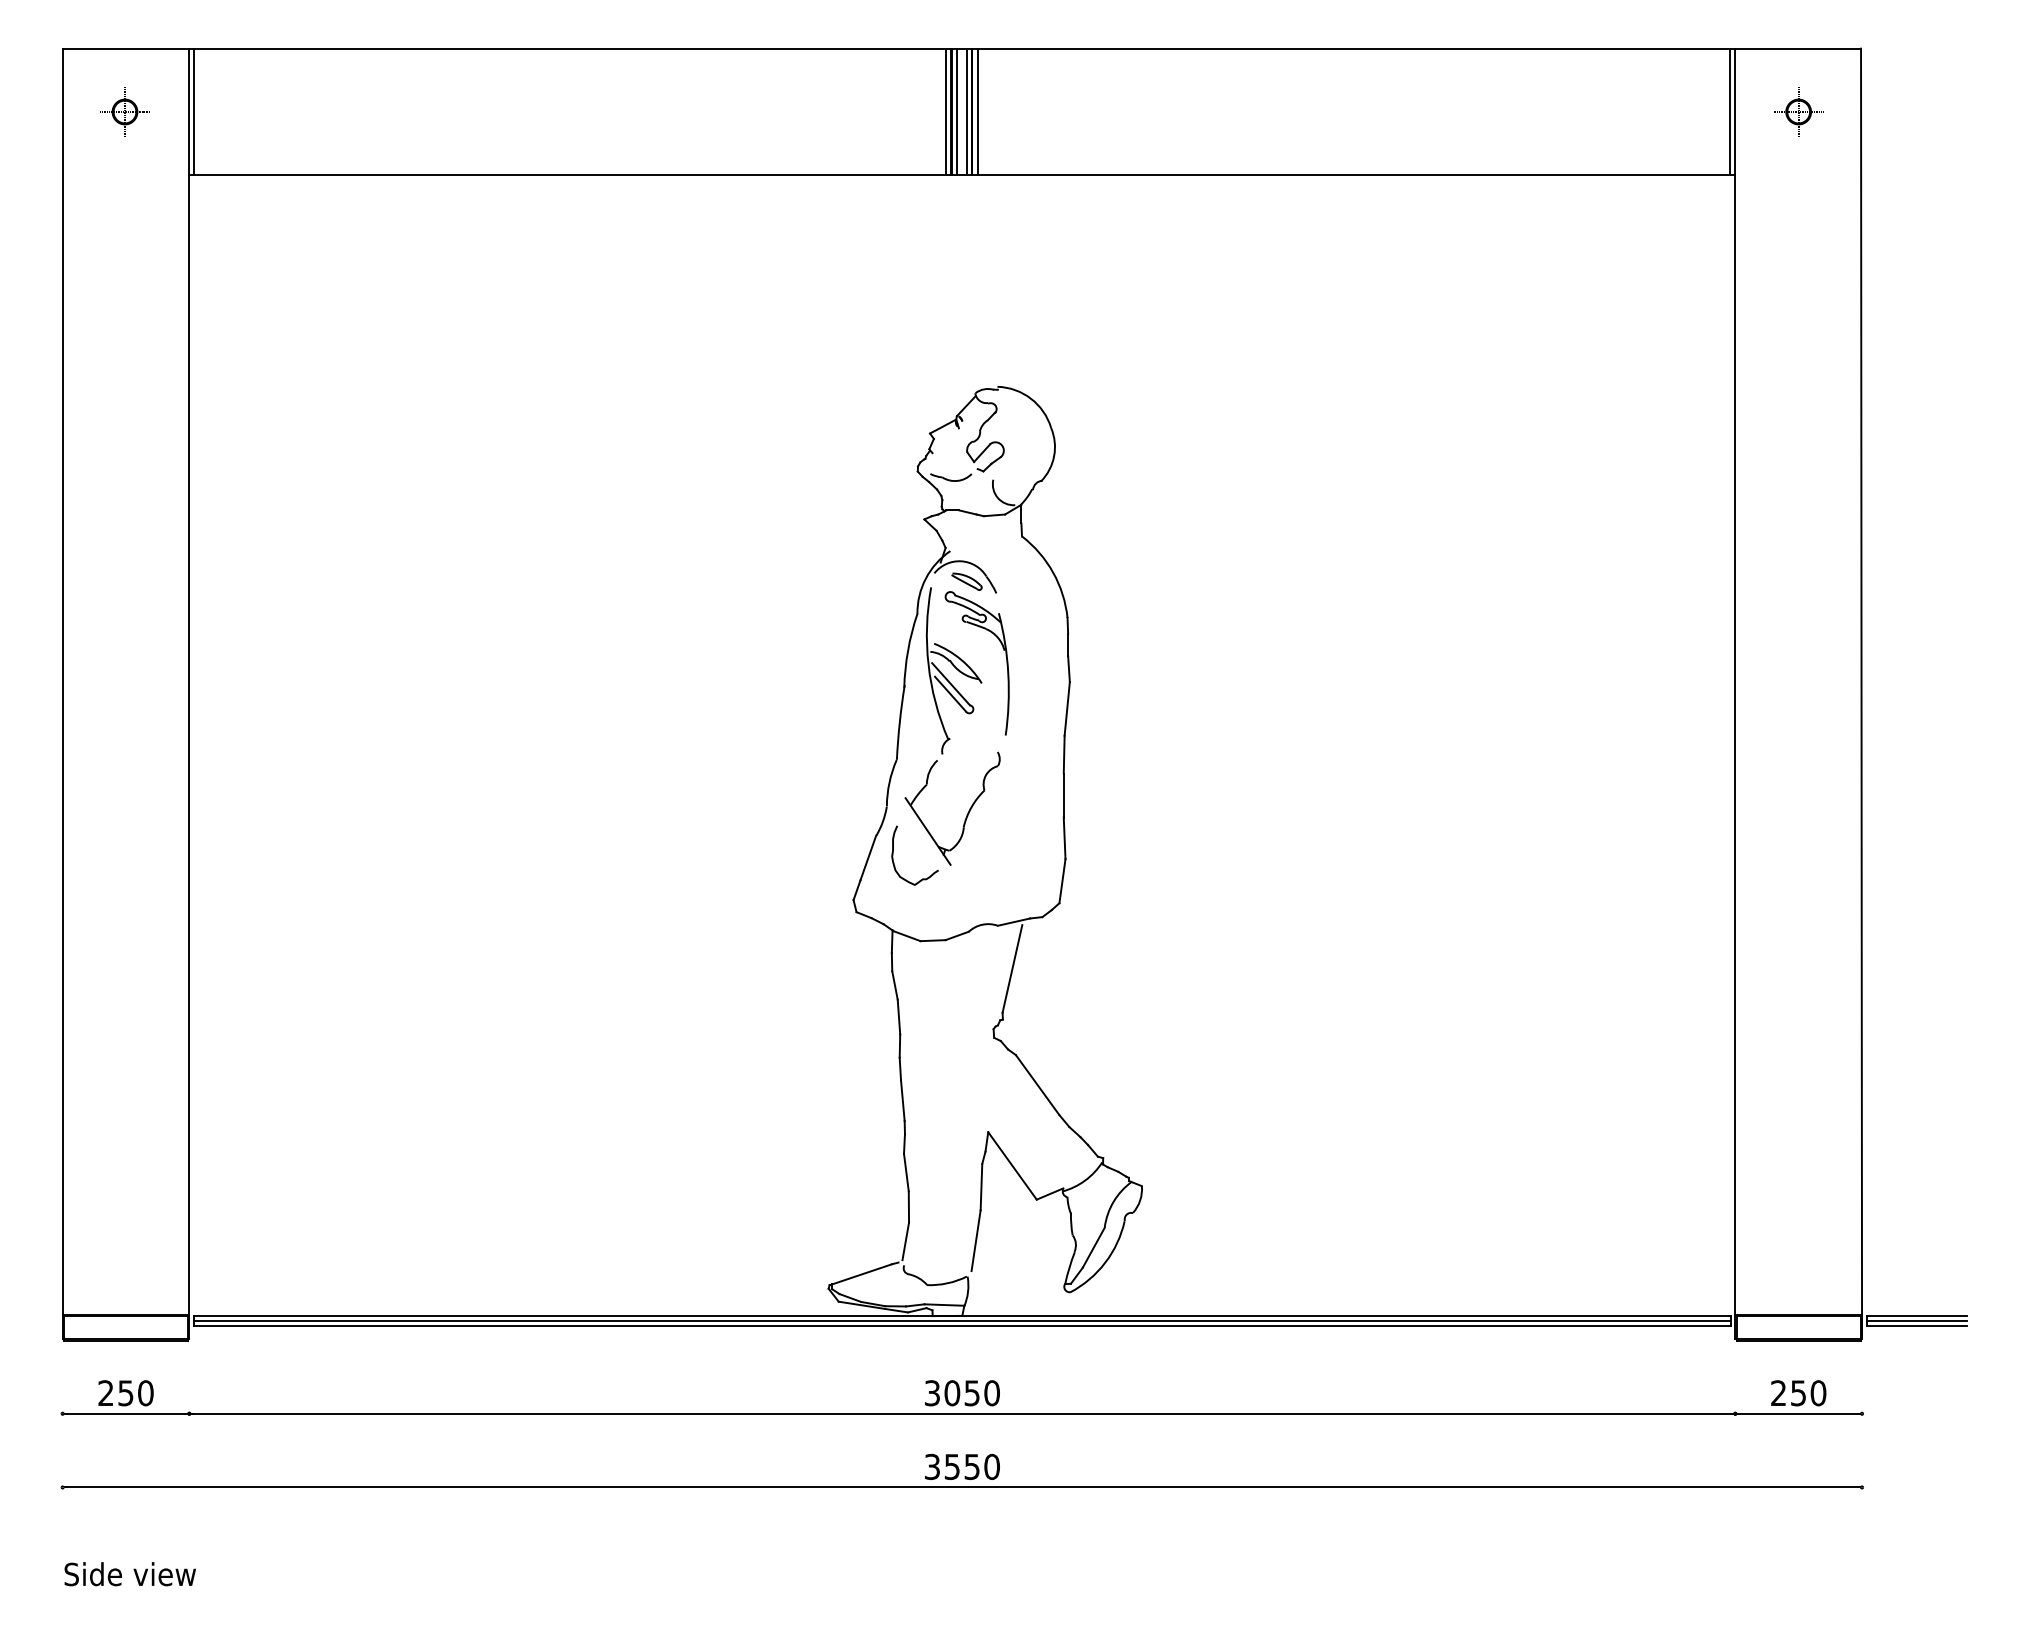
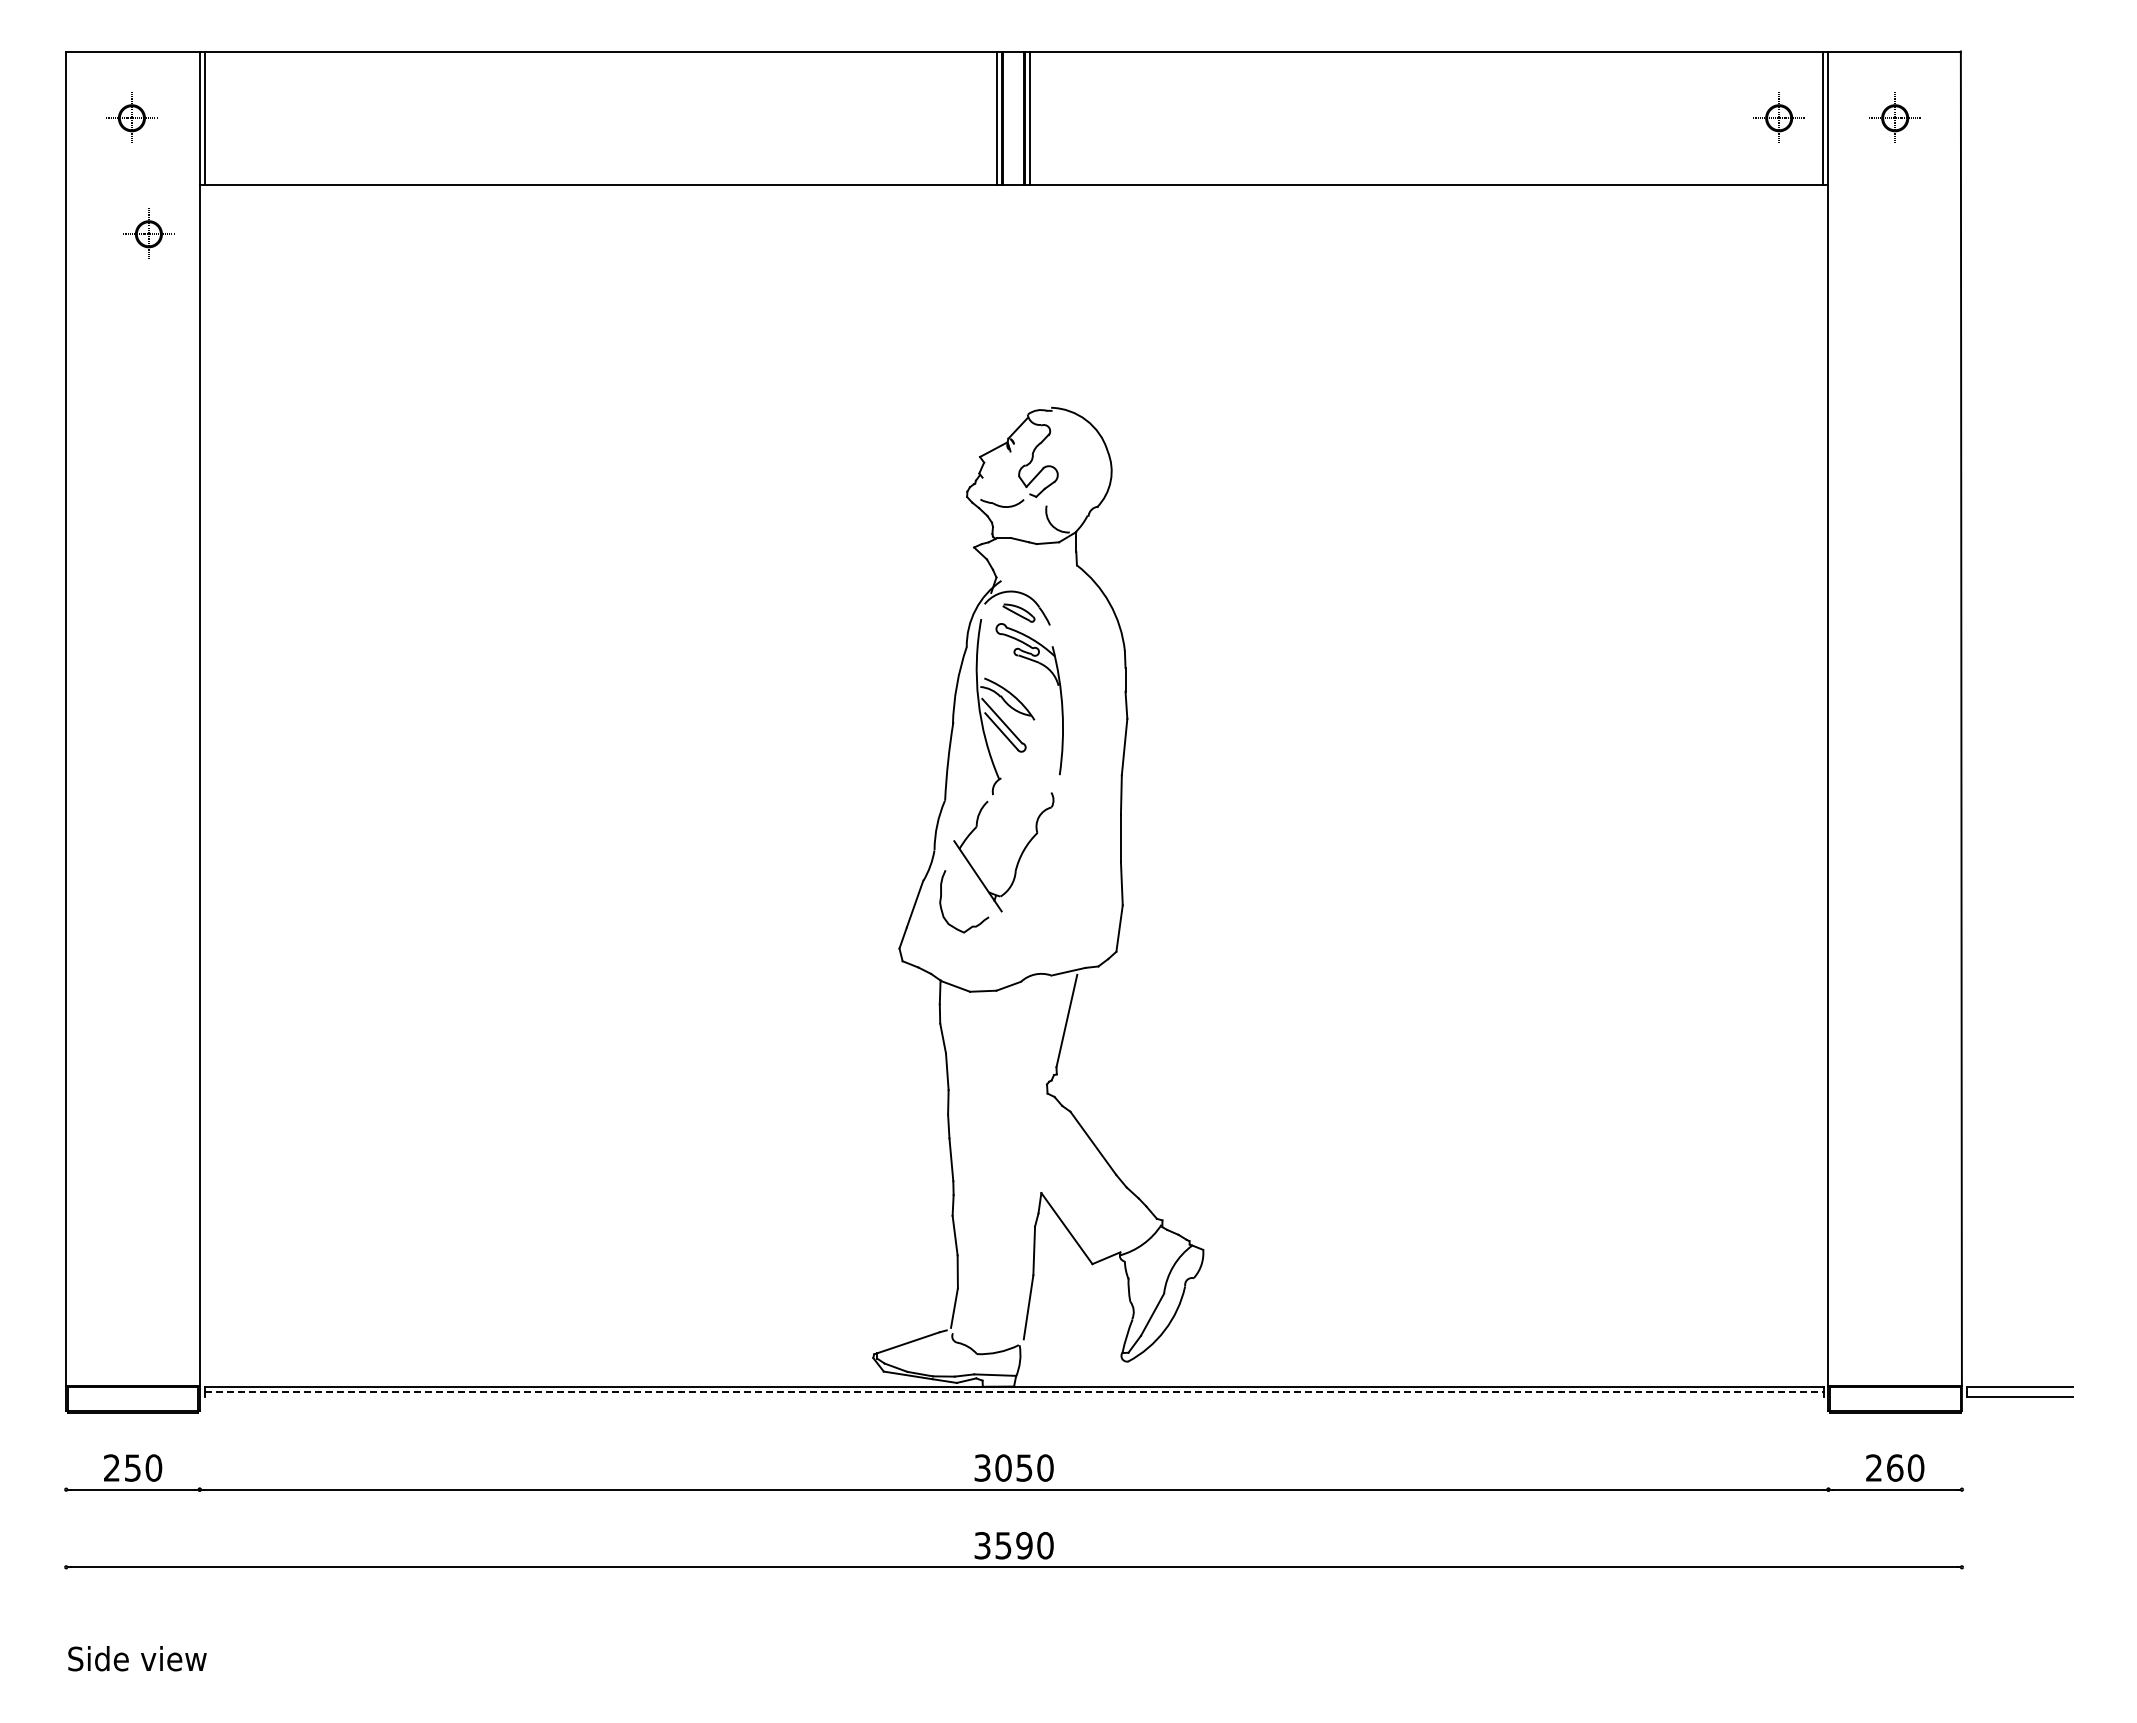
part: (1687, 111) -> (1778, 117), added
line: (957, 112) -> (1008, 118), removed
line: (966, 112) -> (1018, 118), removed
part: (140, 221) -> (148, 233), added
line: (962, 1320) -> (1014, 1391), solid -> dashed
line: (1916, 1320) -> (2019, 1391), removed
line: (961, 1326) -> (1013, 1397), removed
text: (1798, 1392) -> (1895, 1467), 250 -> 260
text: (972, 1466) -> (1024, 1545), 3550 -> 3590

